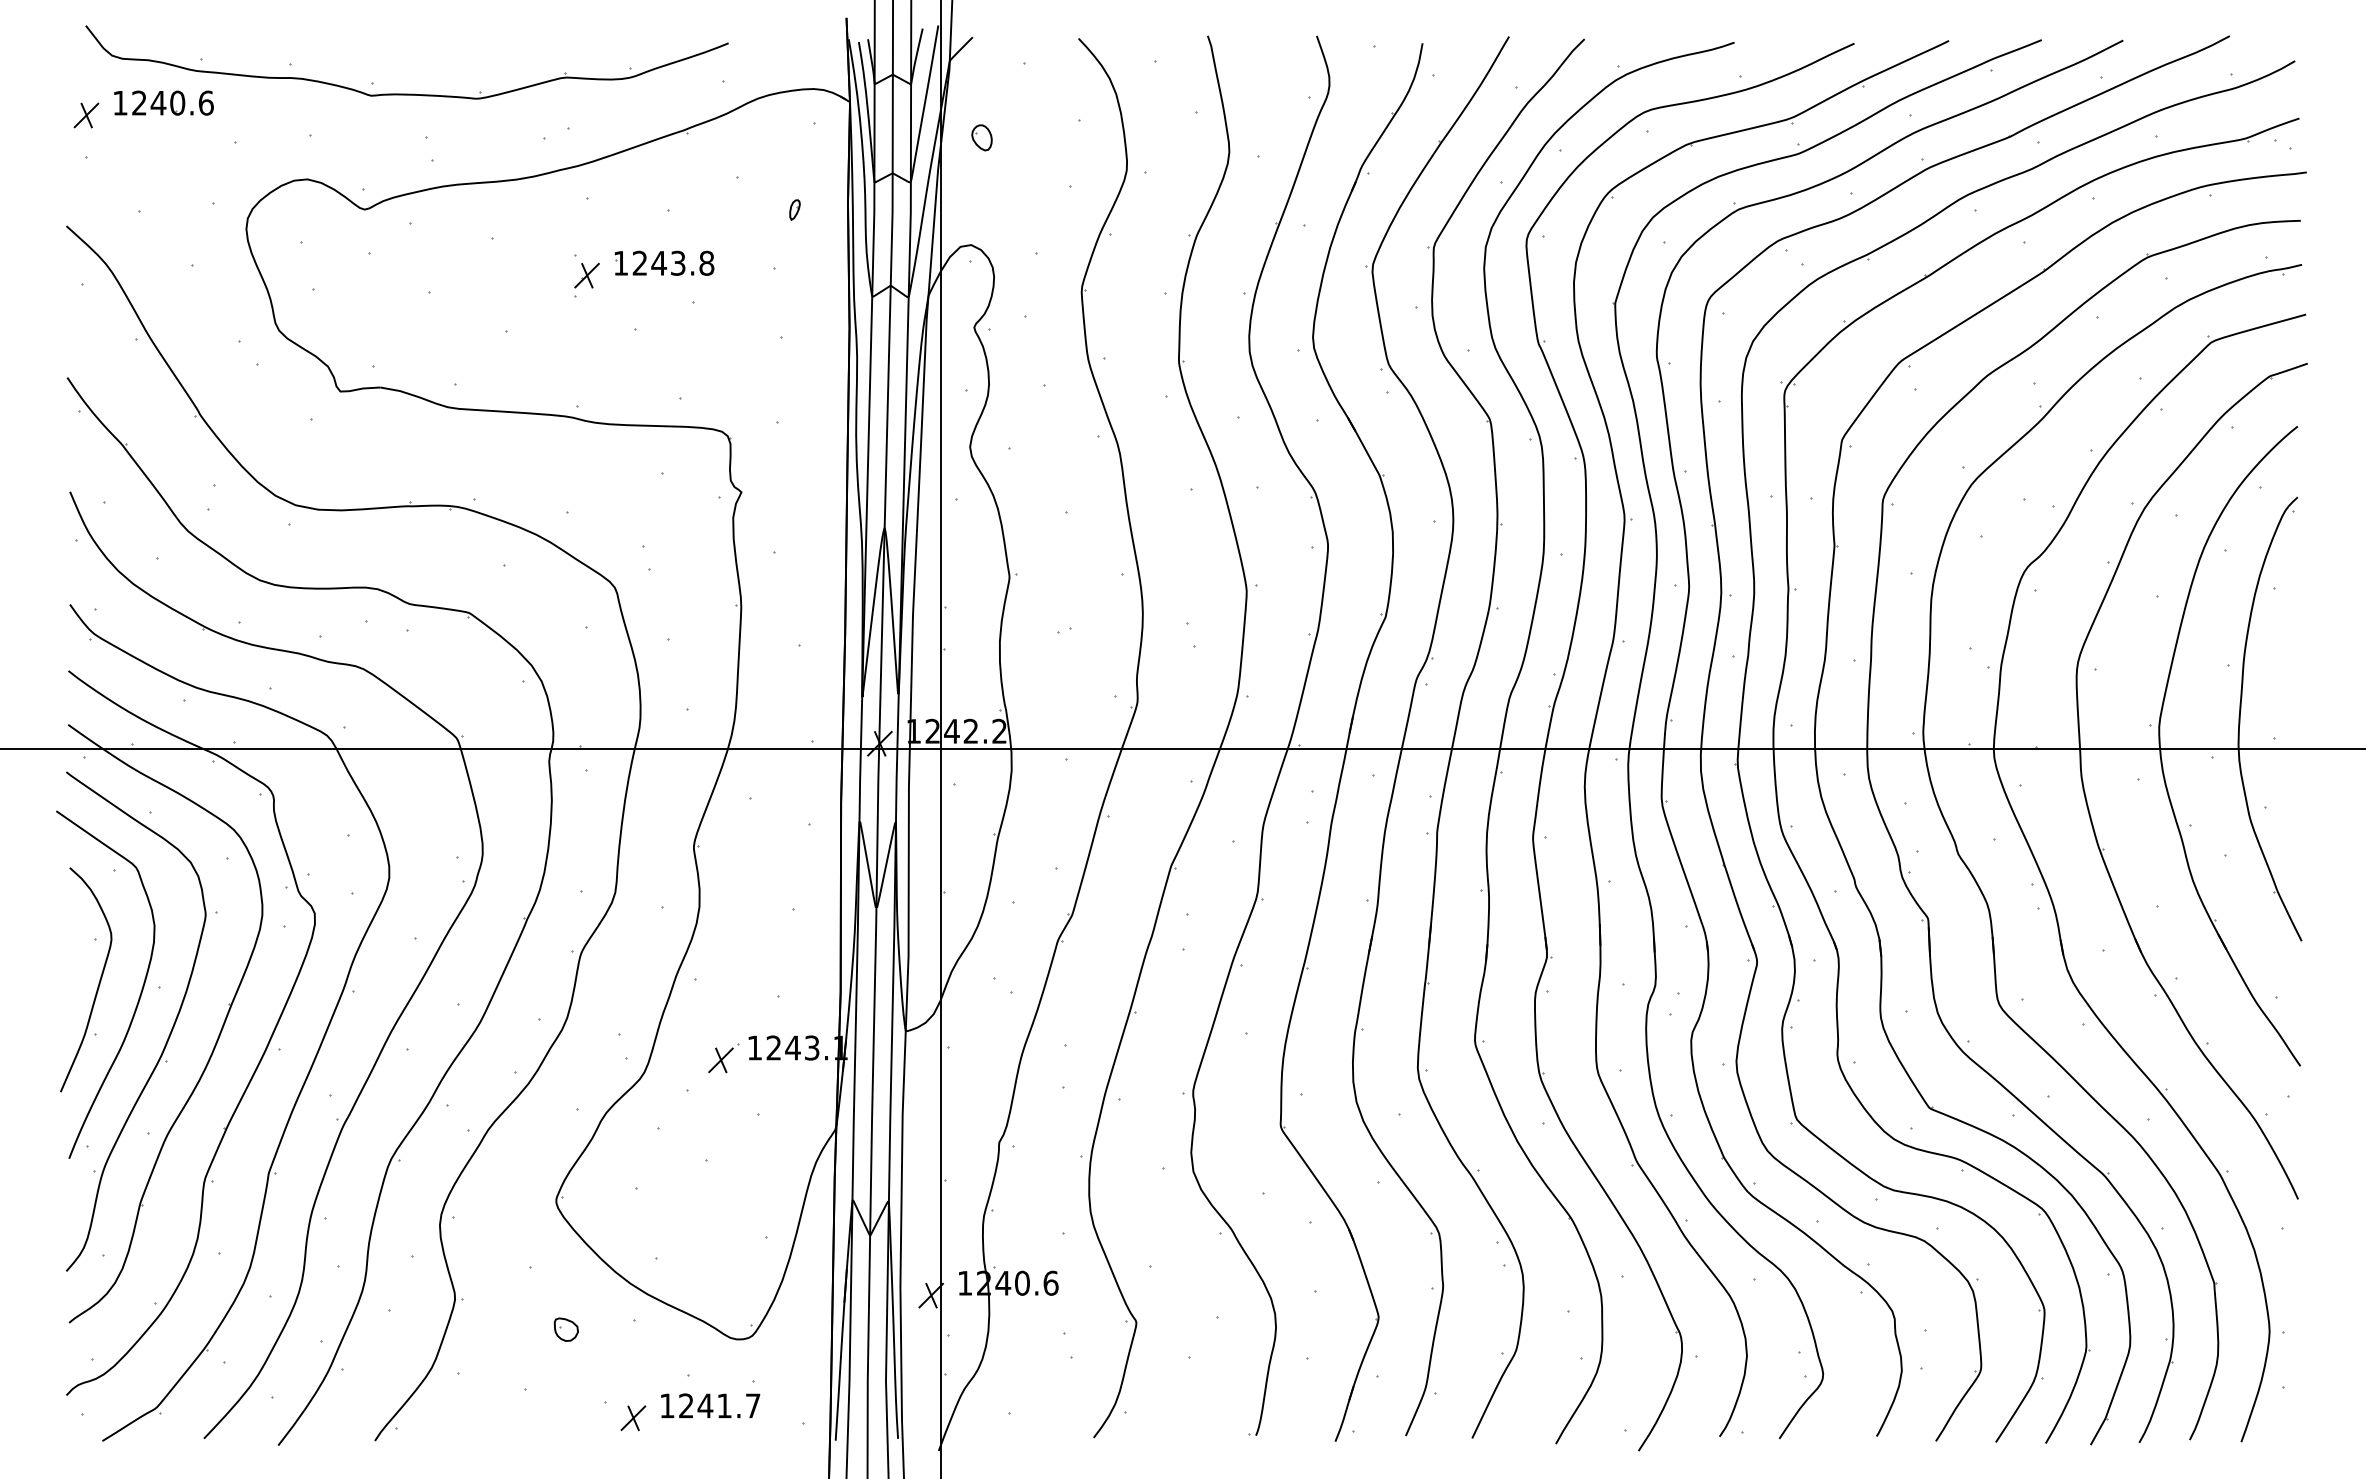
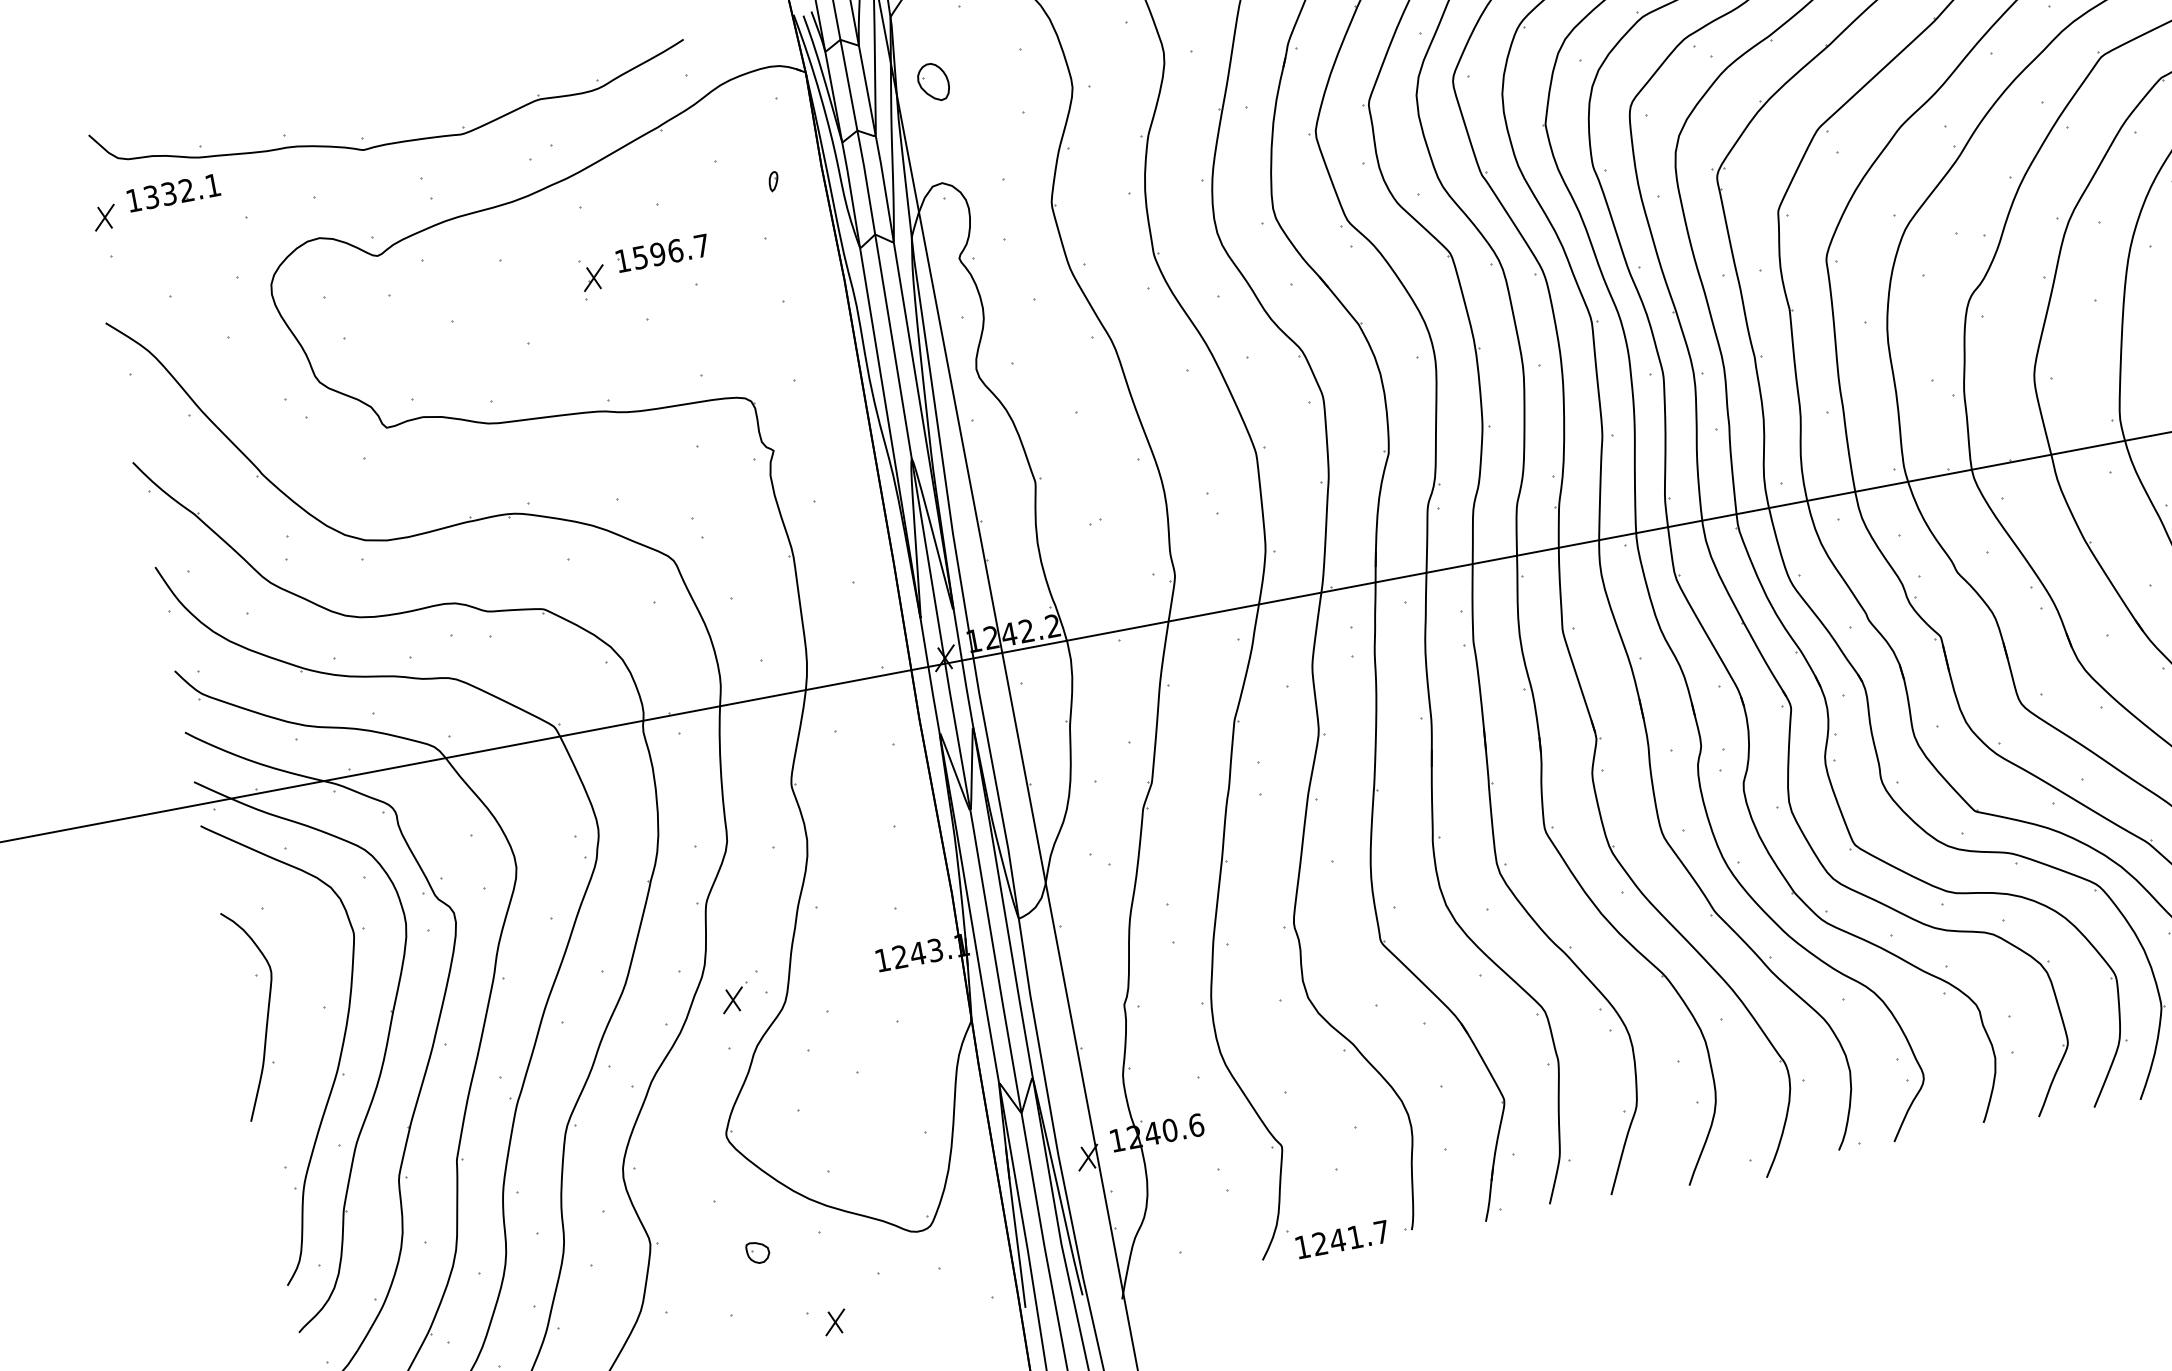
text: (172, 102) -> (181, 190), 1240.6 -> 1332.1
part: (981, 137) -> (933, 82), size x1.6
text: (673, 262) -> (671, 250), 1243.8 -> 1596.7
curve: (139, 995) -> (306, 1019), removed
part: (723, 1058) -> (735, 998), moved
part: (710, 1405) -> (1342, 1239), moved

